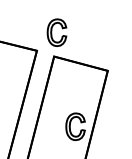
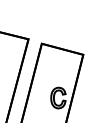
part: (56, 32) -> (43, 25), removed

